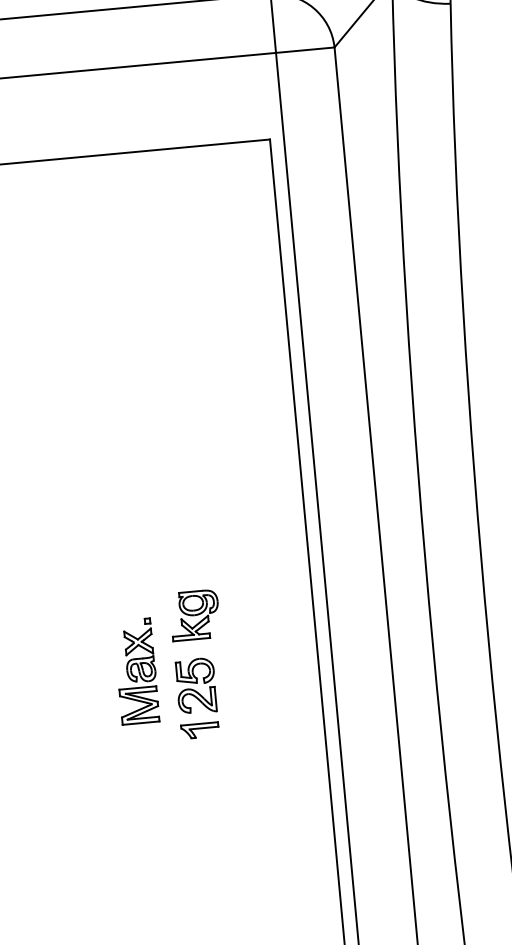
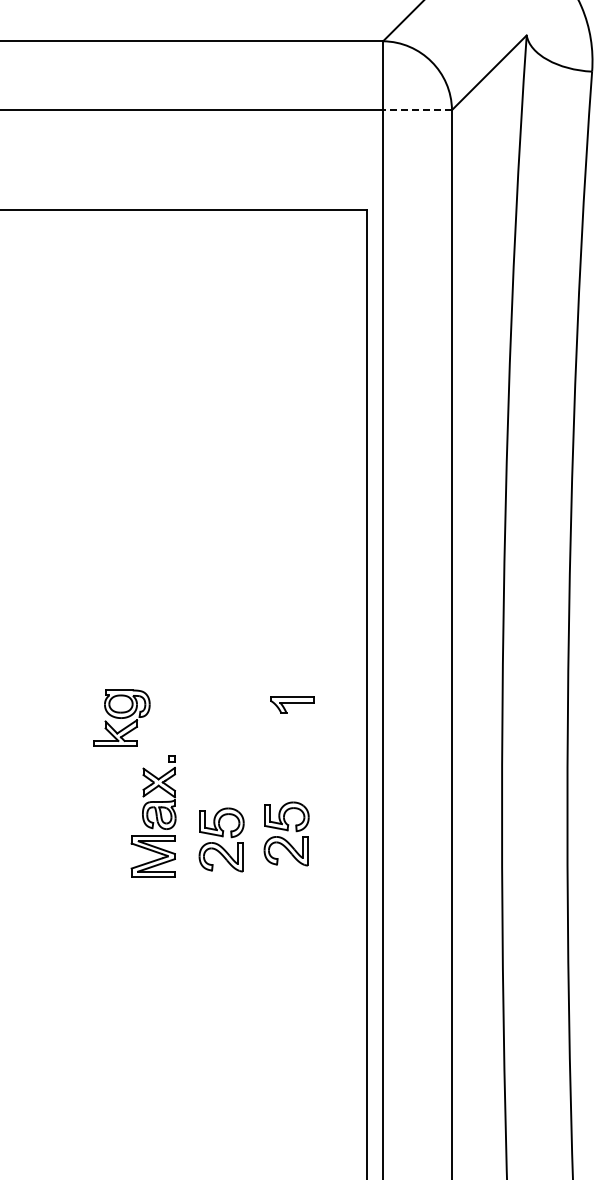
line: (305, 50) -> (417, 110), solid -> dashed
part: (194, 614) -> (121, 717), moved
part: (250, 675) -> (286, 833), added
part: (200, 729) -> (292, 704), moved

